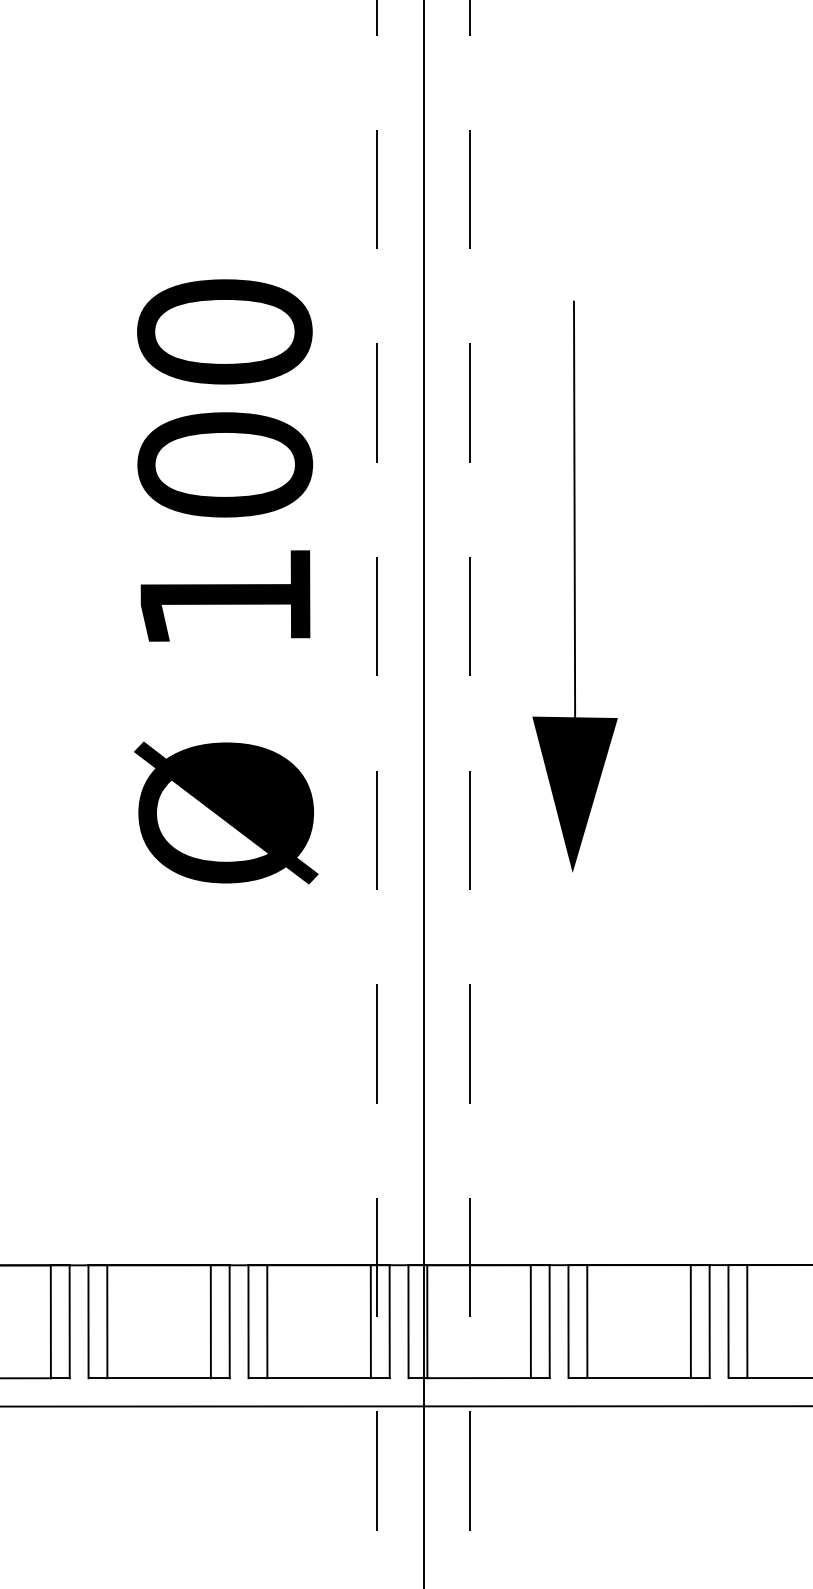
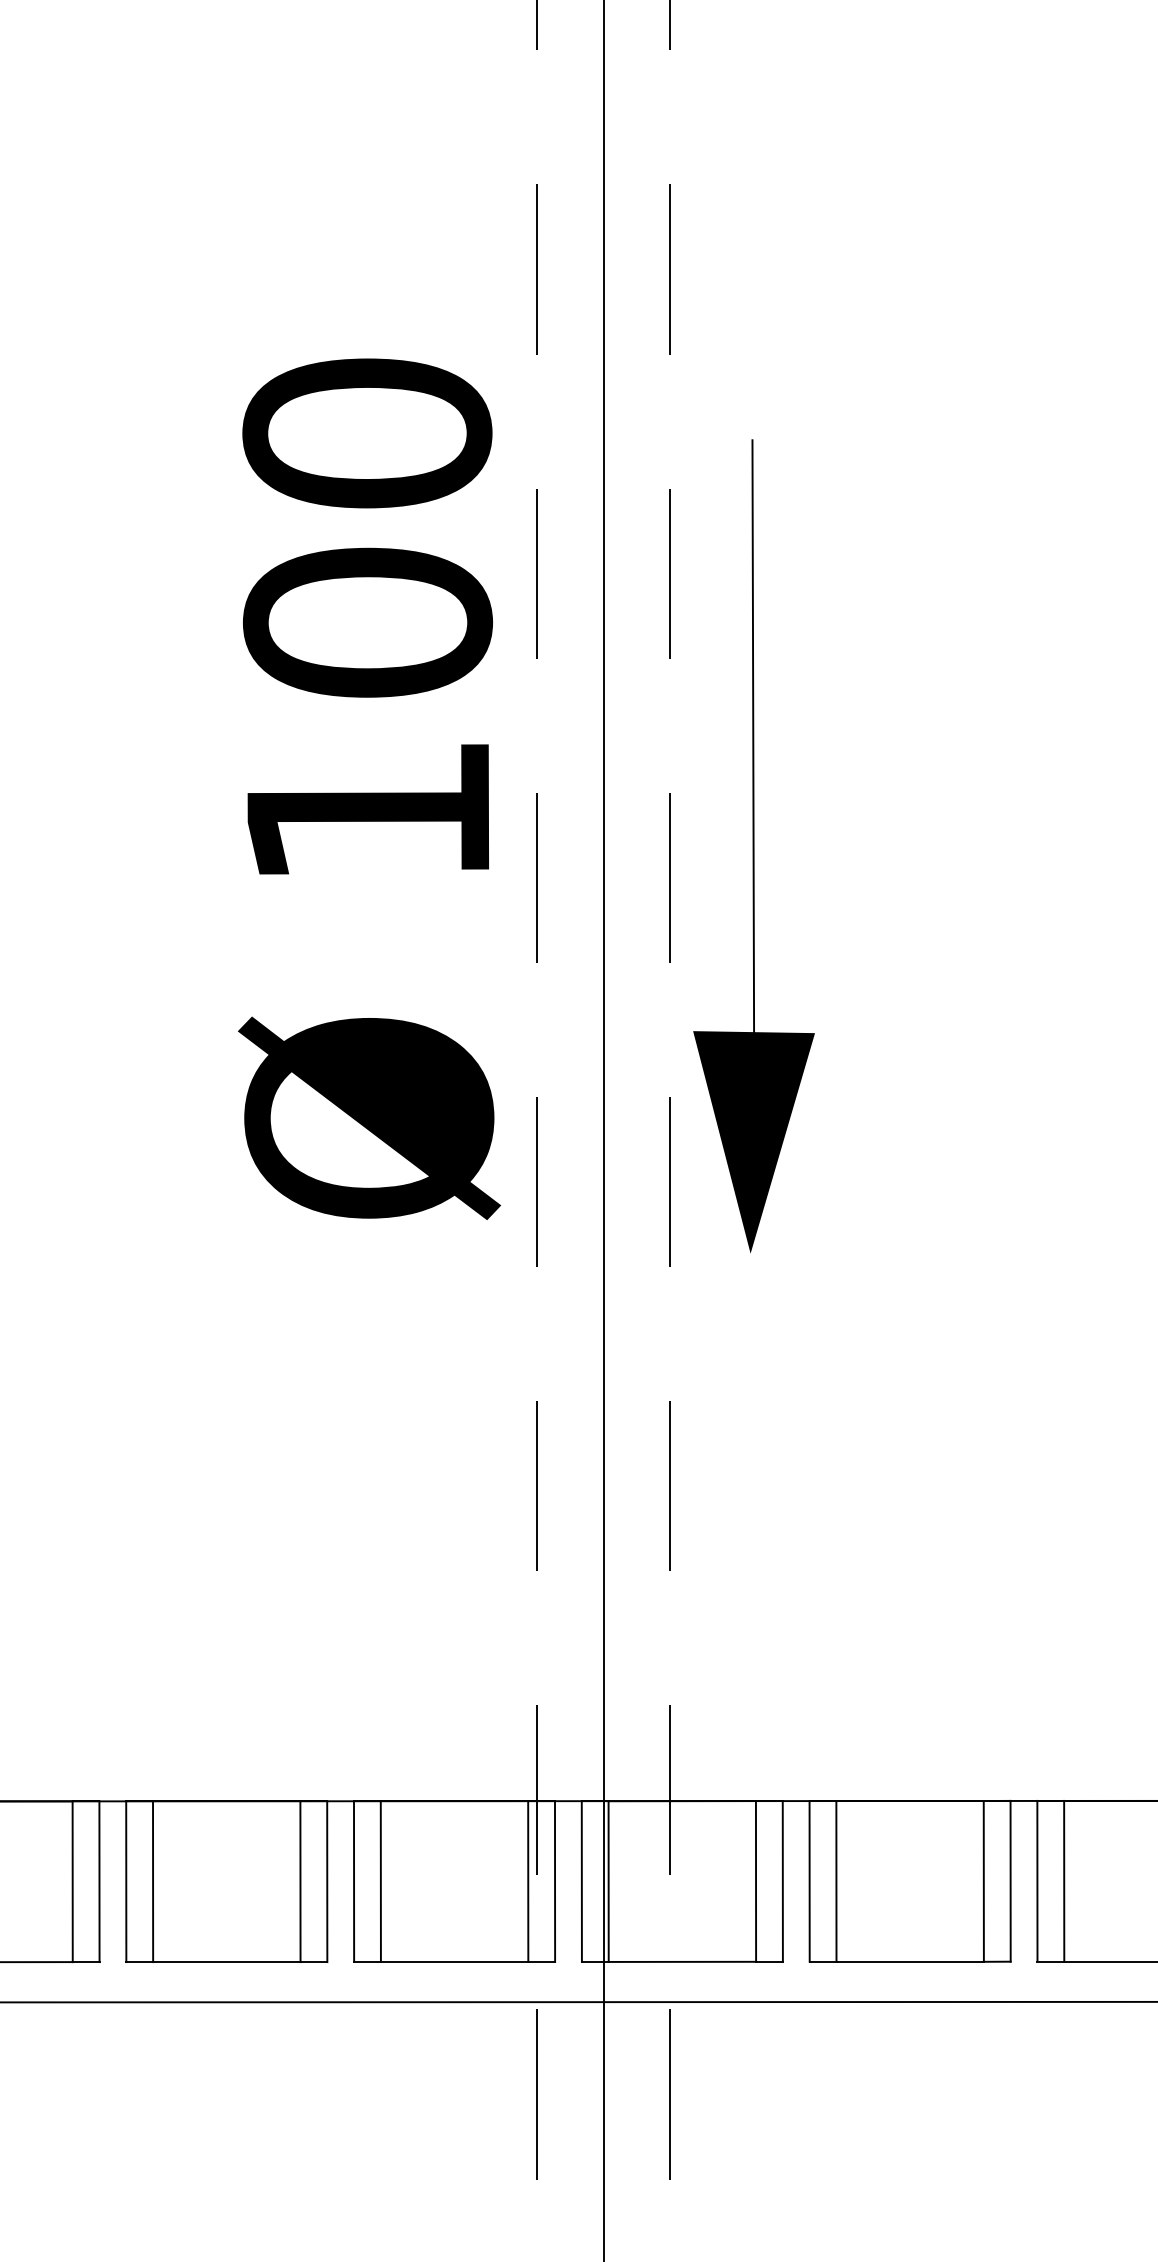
text: (226, 581) -> (369, 788), moved
part: (574, 586) -> (753, 846), moved

